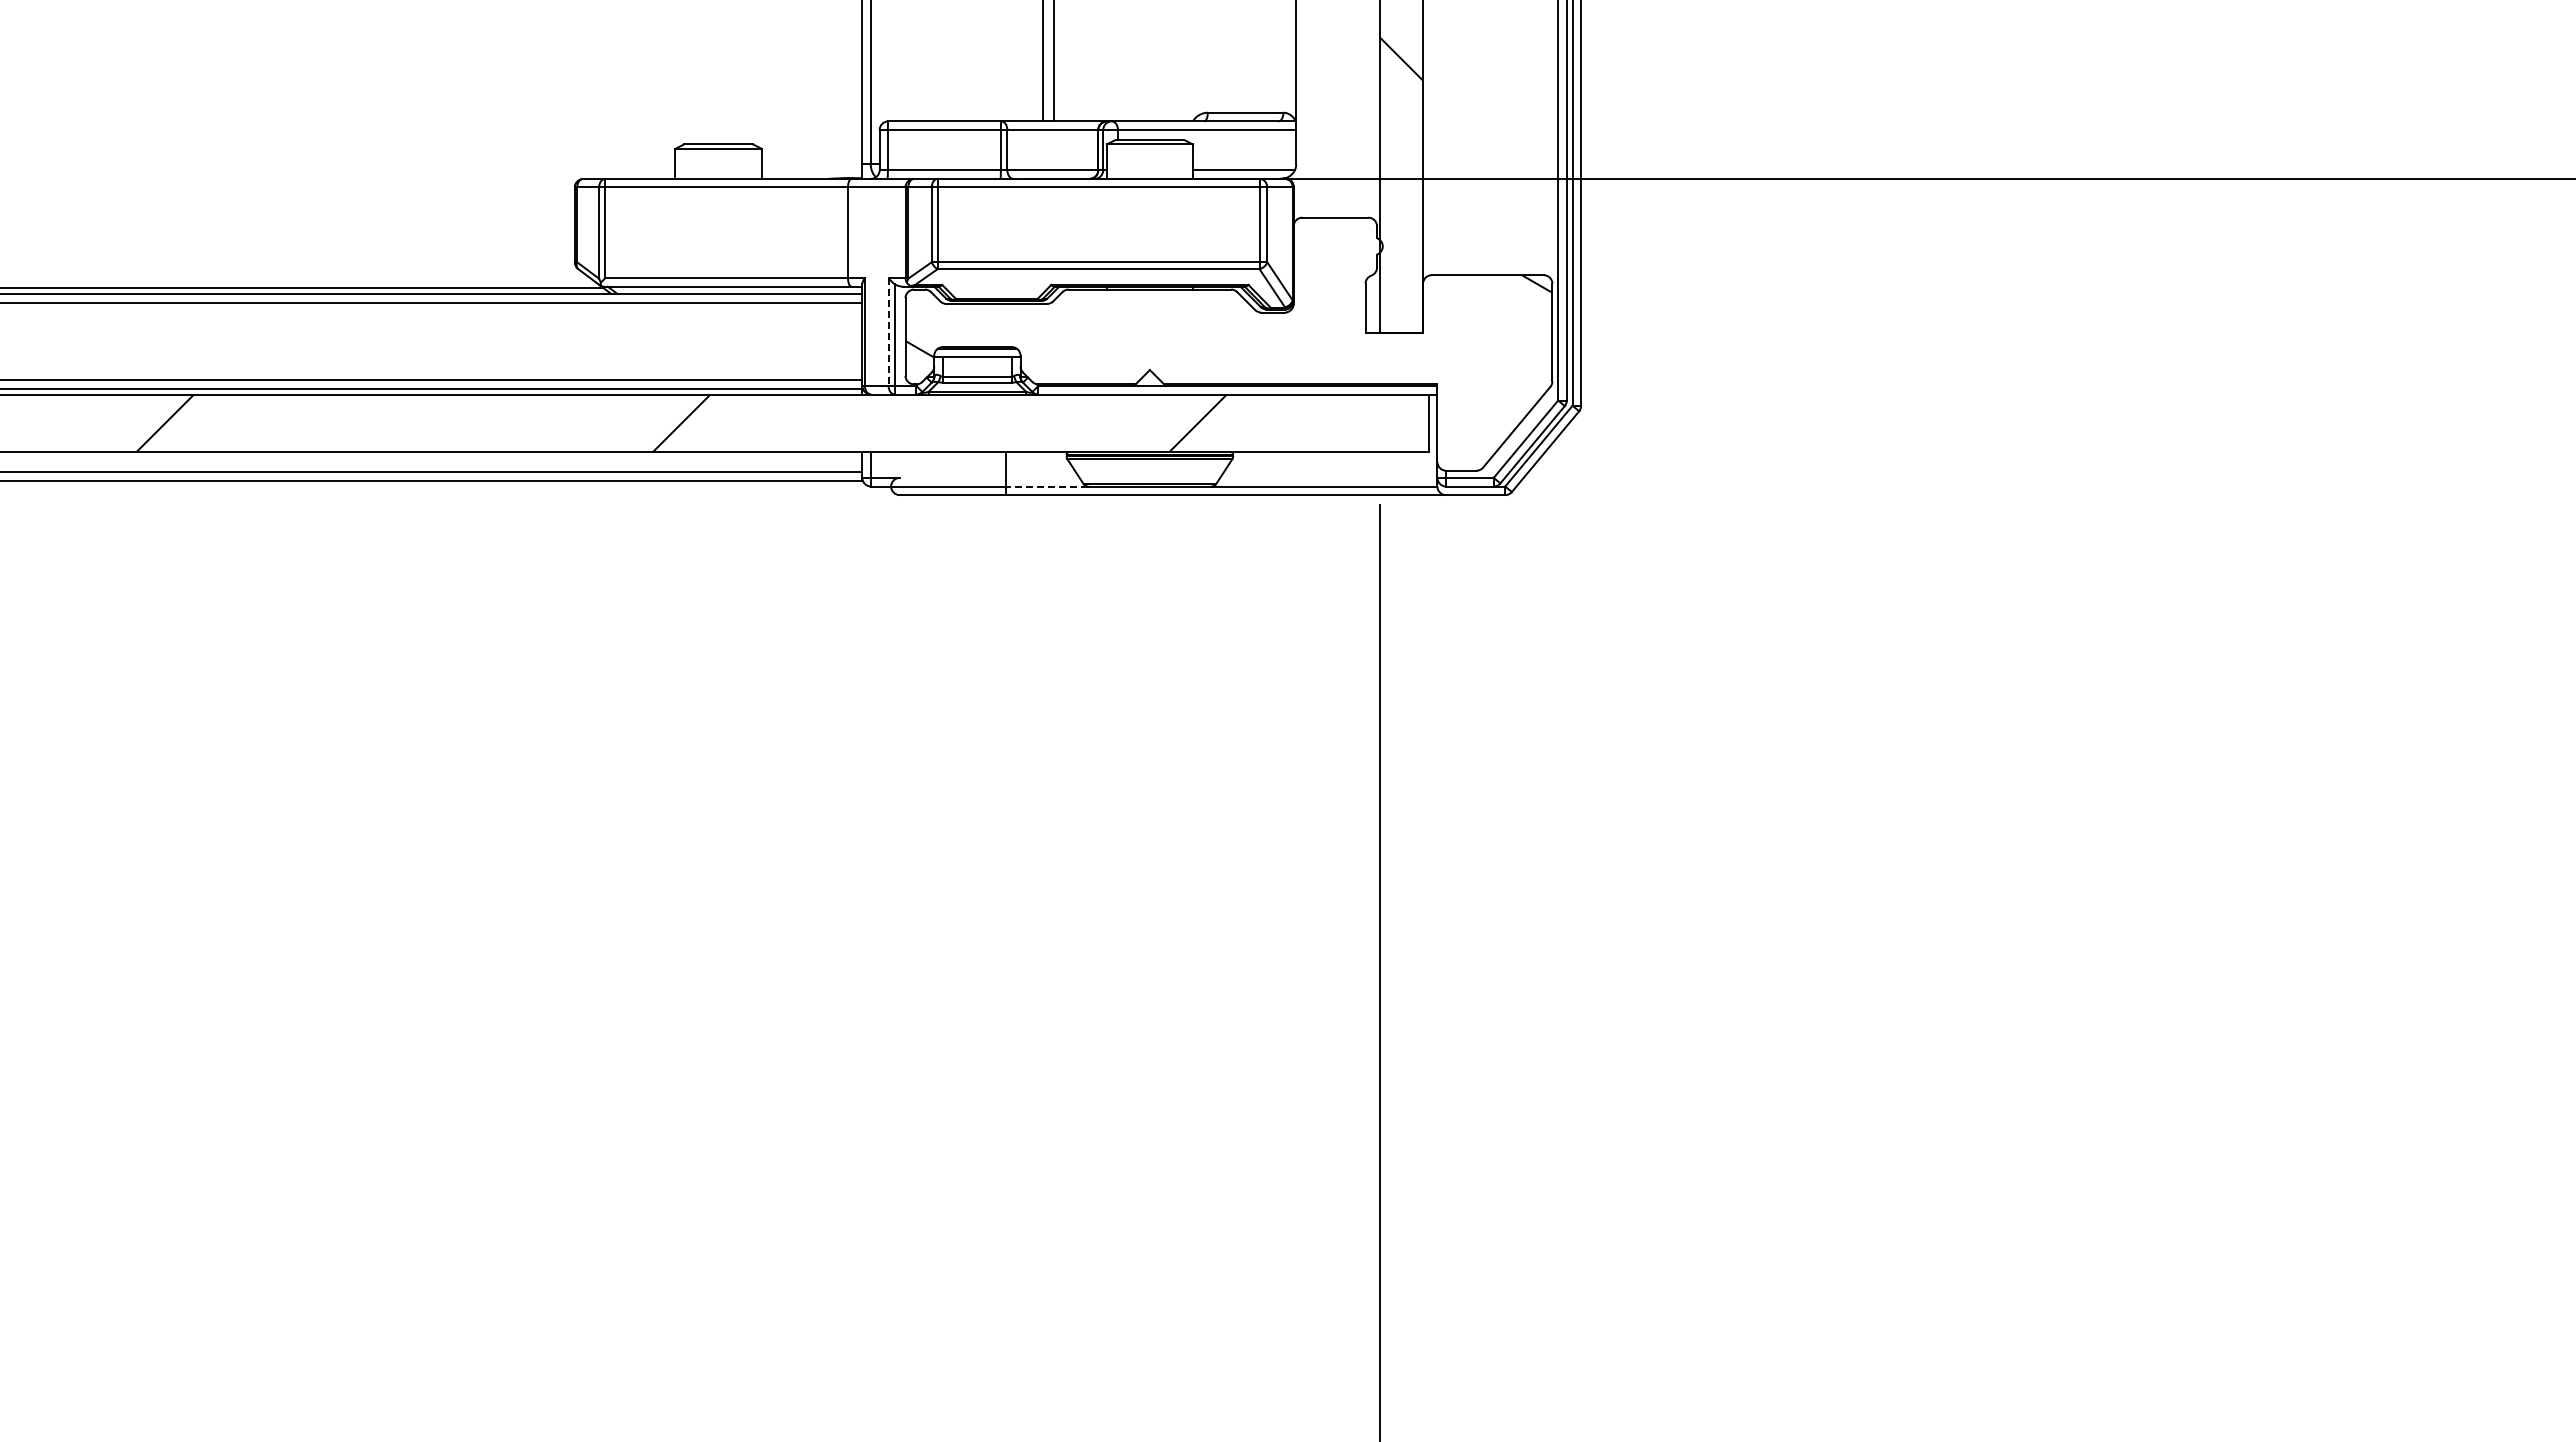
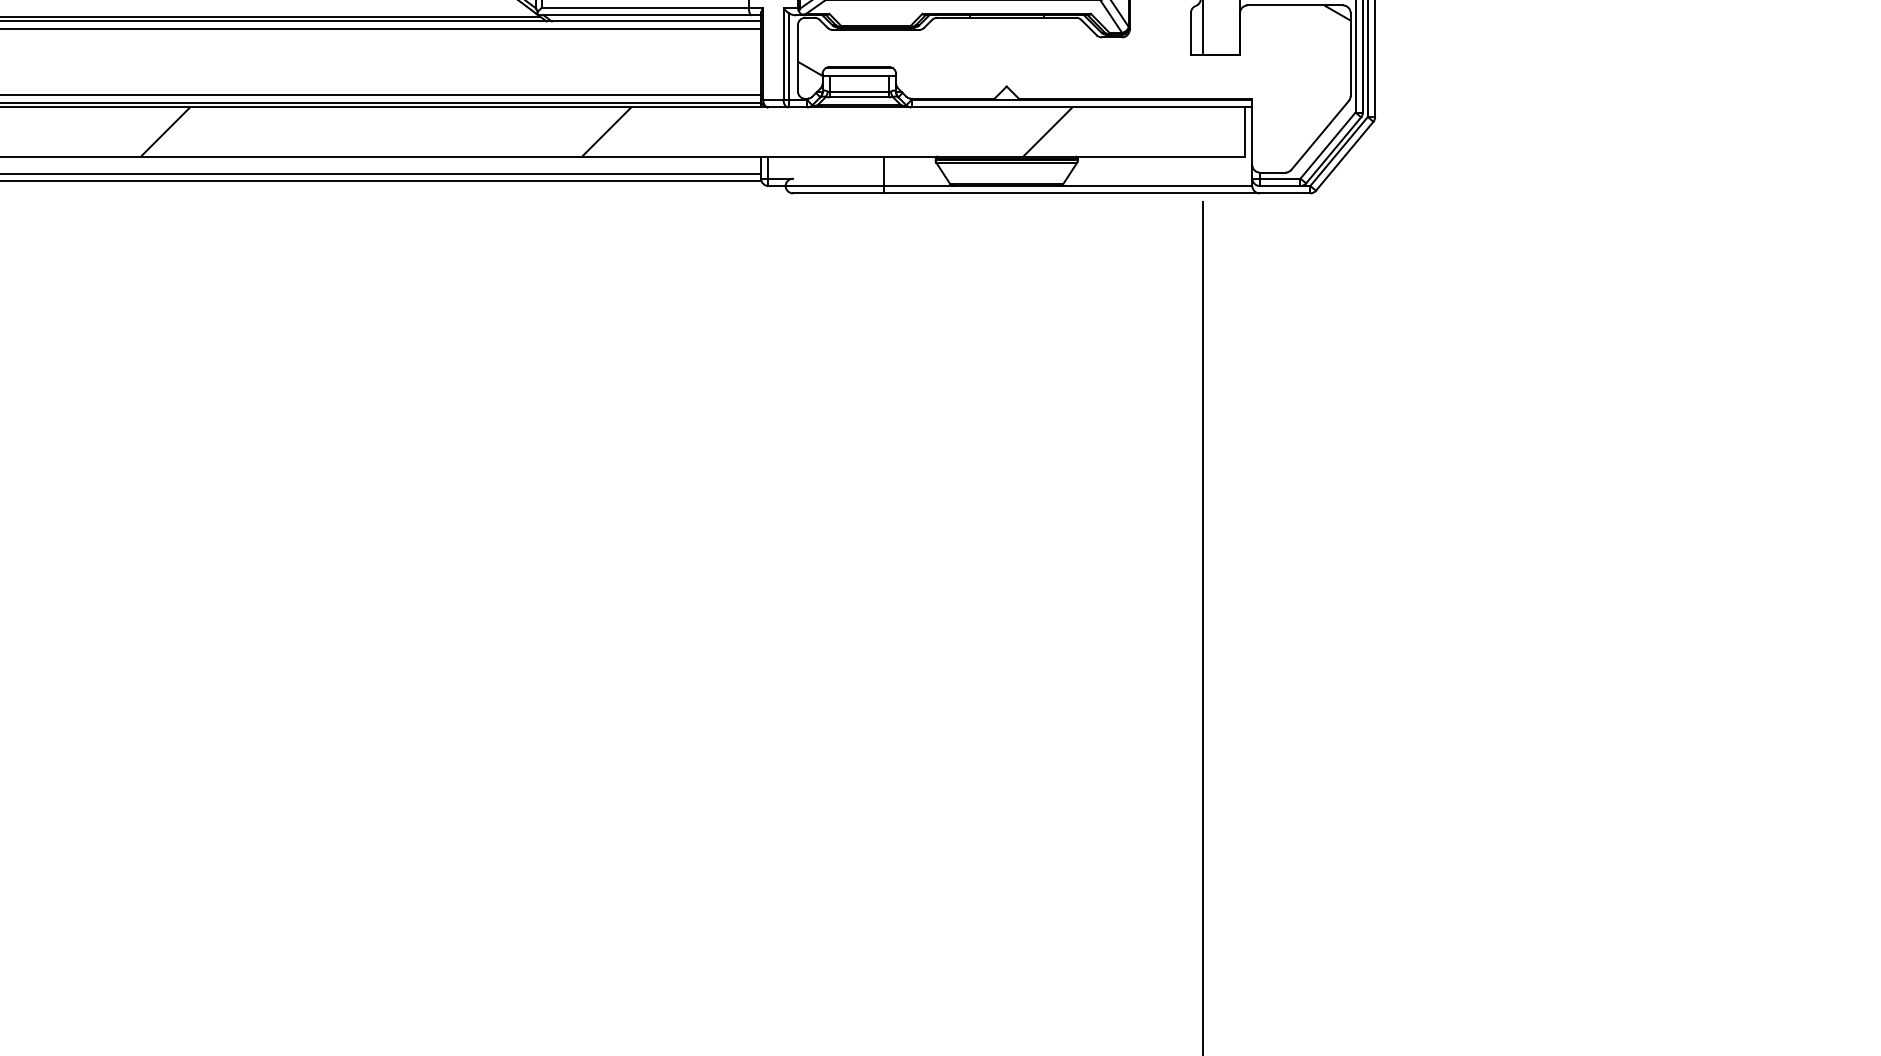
line: (888, 331) -> (783, 53), dashed -> solid
line: (1046, 486) -> (918, 186), dashed -> solid

